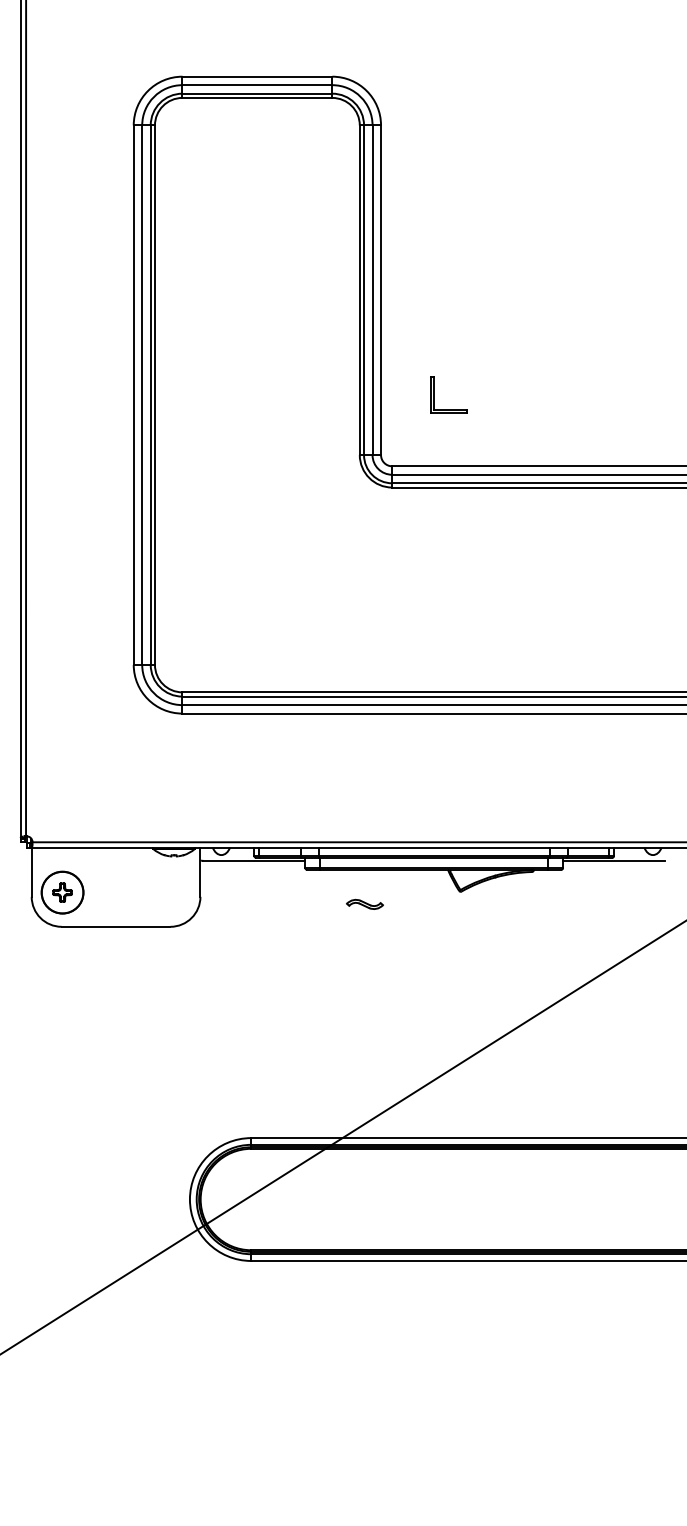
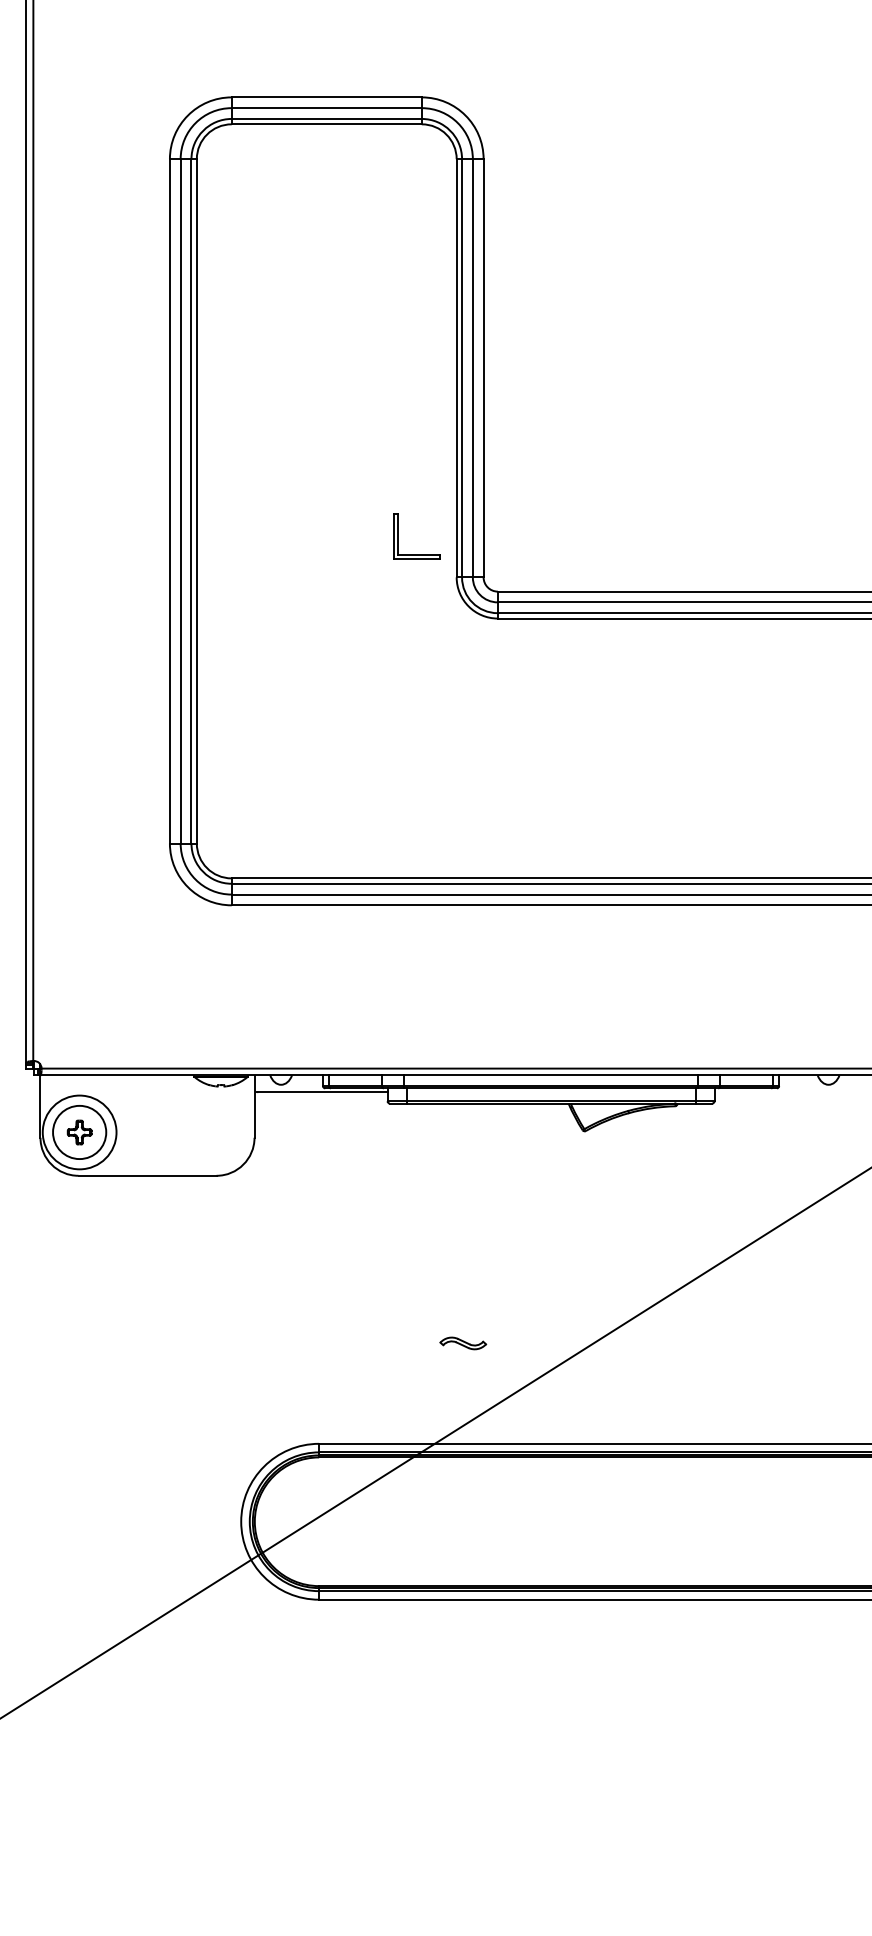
part: (434, 395) -> (398, 536), moved
line: (613, 861) -> (778, 1092), removed
circle: (62, 892) -> (79, 1132), size x1.4
part: (365, 904) -> (463, 1343), moved

